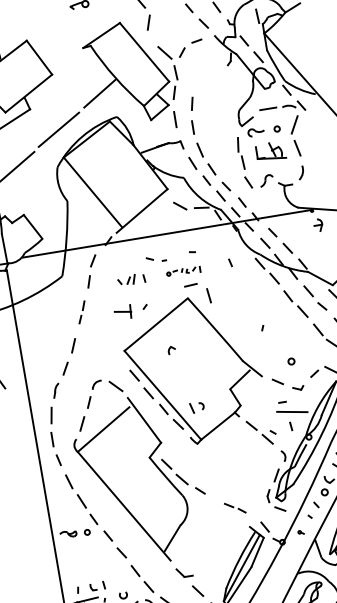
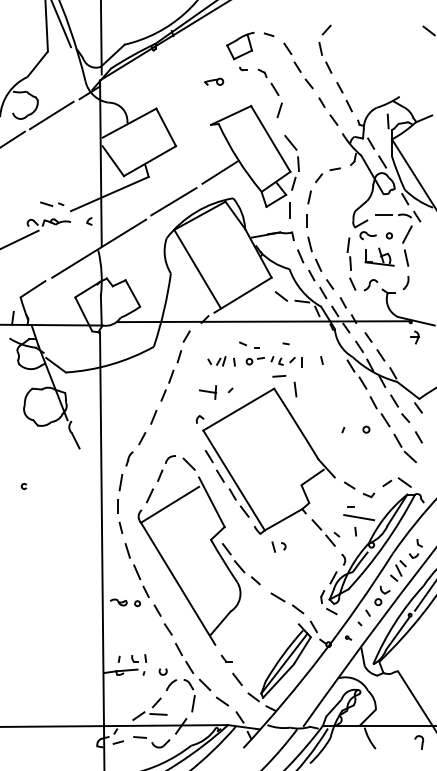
part: (190, 48) -> (327, 175), moved
part: (182, 271) -> (273, 361), size x1.67
part: (82, 312) -> (167, 385), size x1.43
part: (171, 350) -> (199, 419), moved
circle: (291, 361) -> (366, 429), moved
part: (196, 407) -> (278, 546), moved
part: (235, 508) -> (287, 603), size x1.67
part: (183, 572) -> (226, 658), size x0.71

